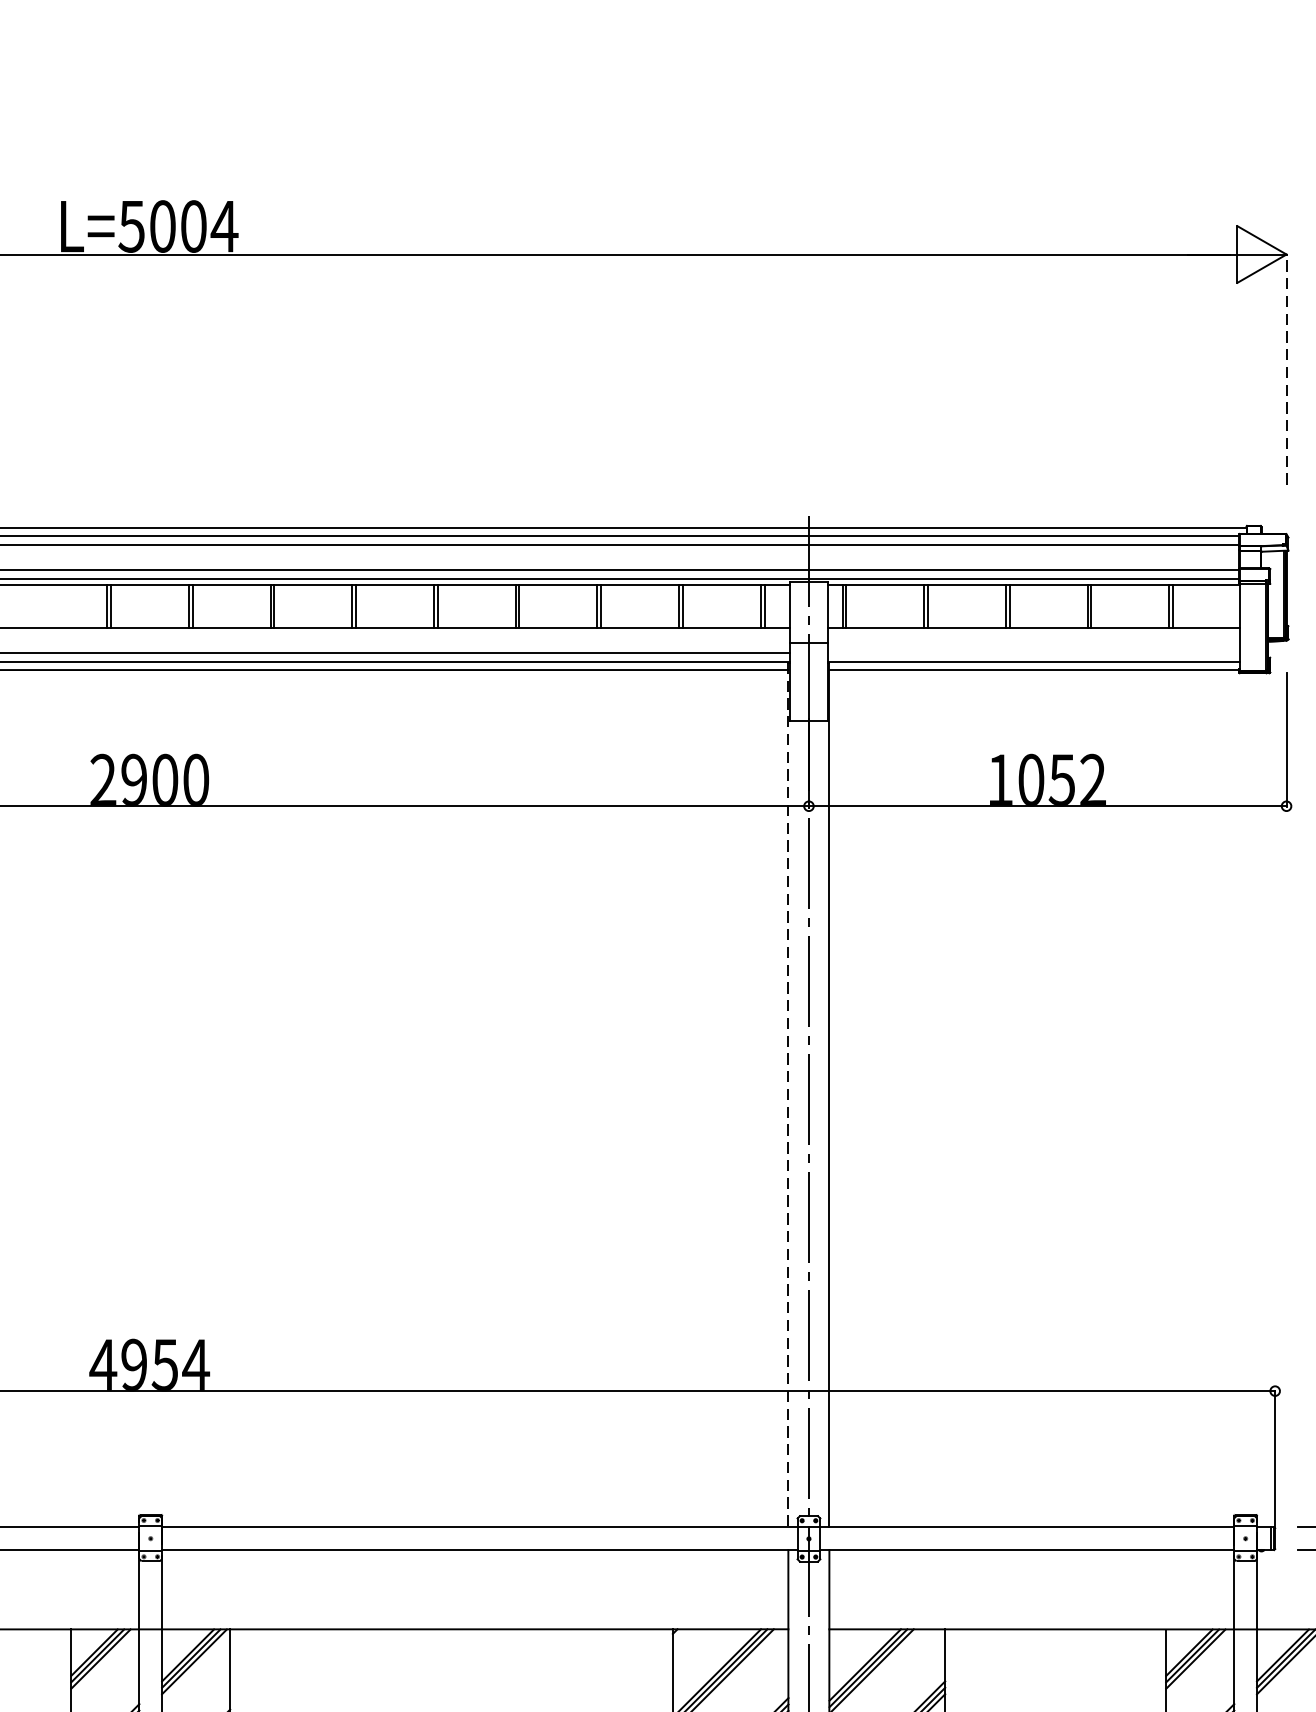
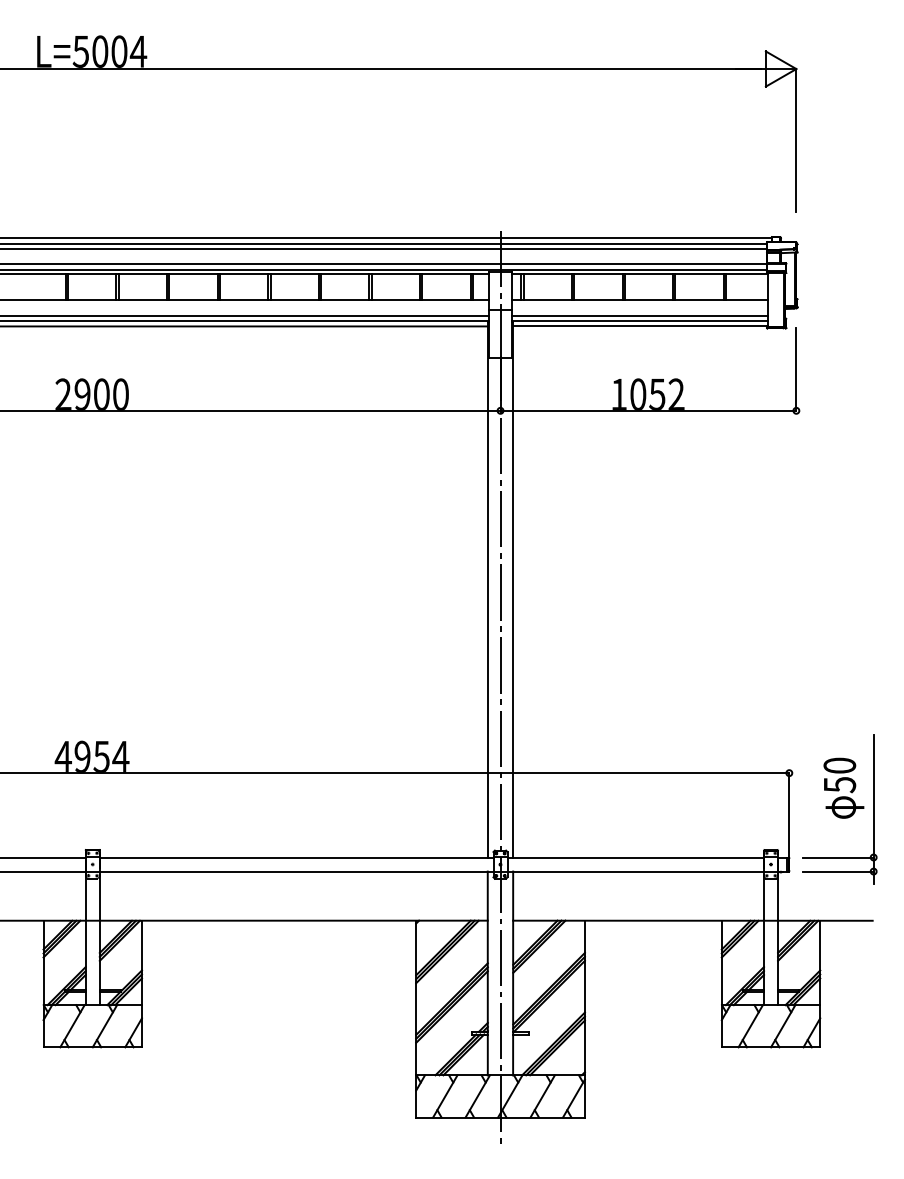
line: (1286, 368) -> (796, 139), dashed -> solid
line: (1033, 652) -> (639, 315), added
line: (787, 1094) -> (487, 589), dashed -> solid

